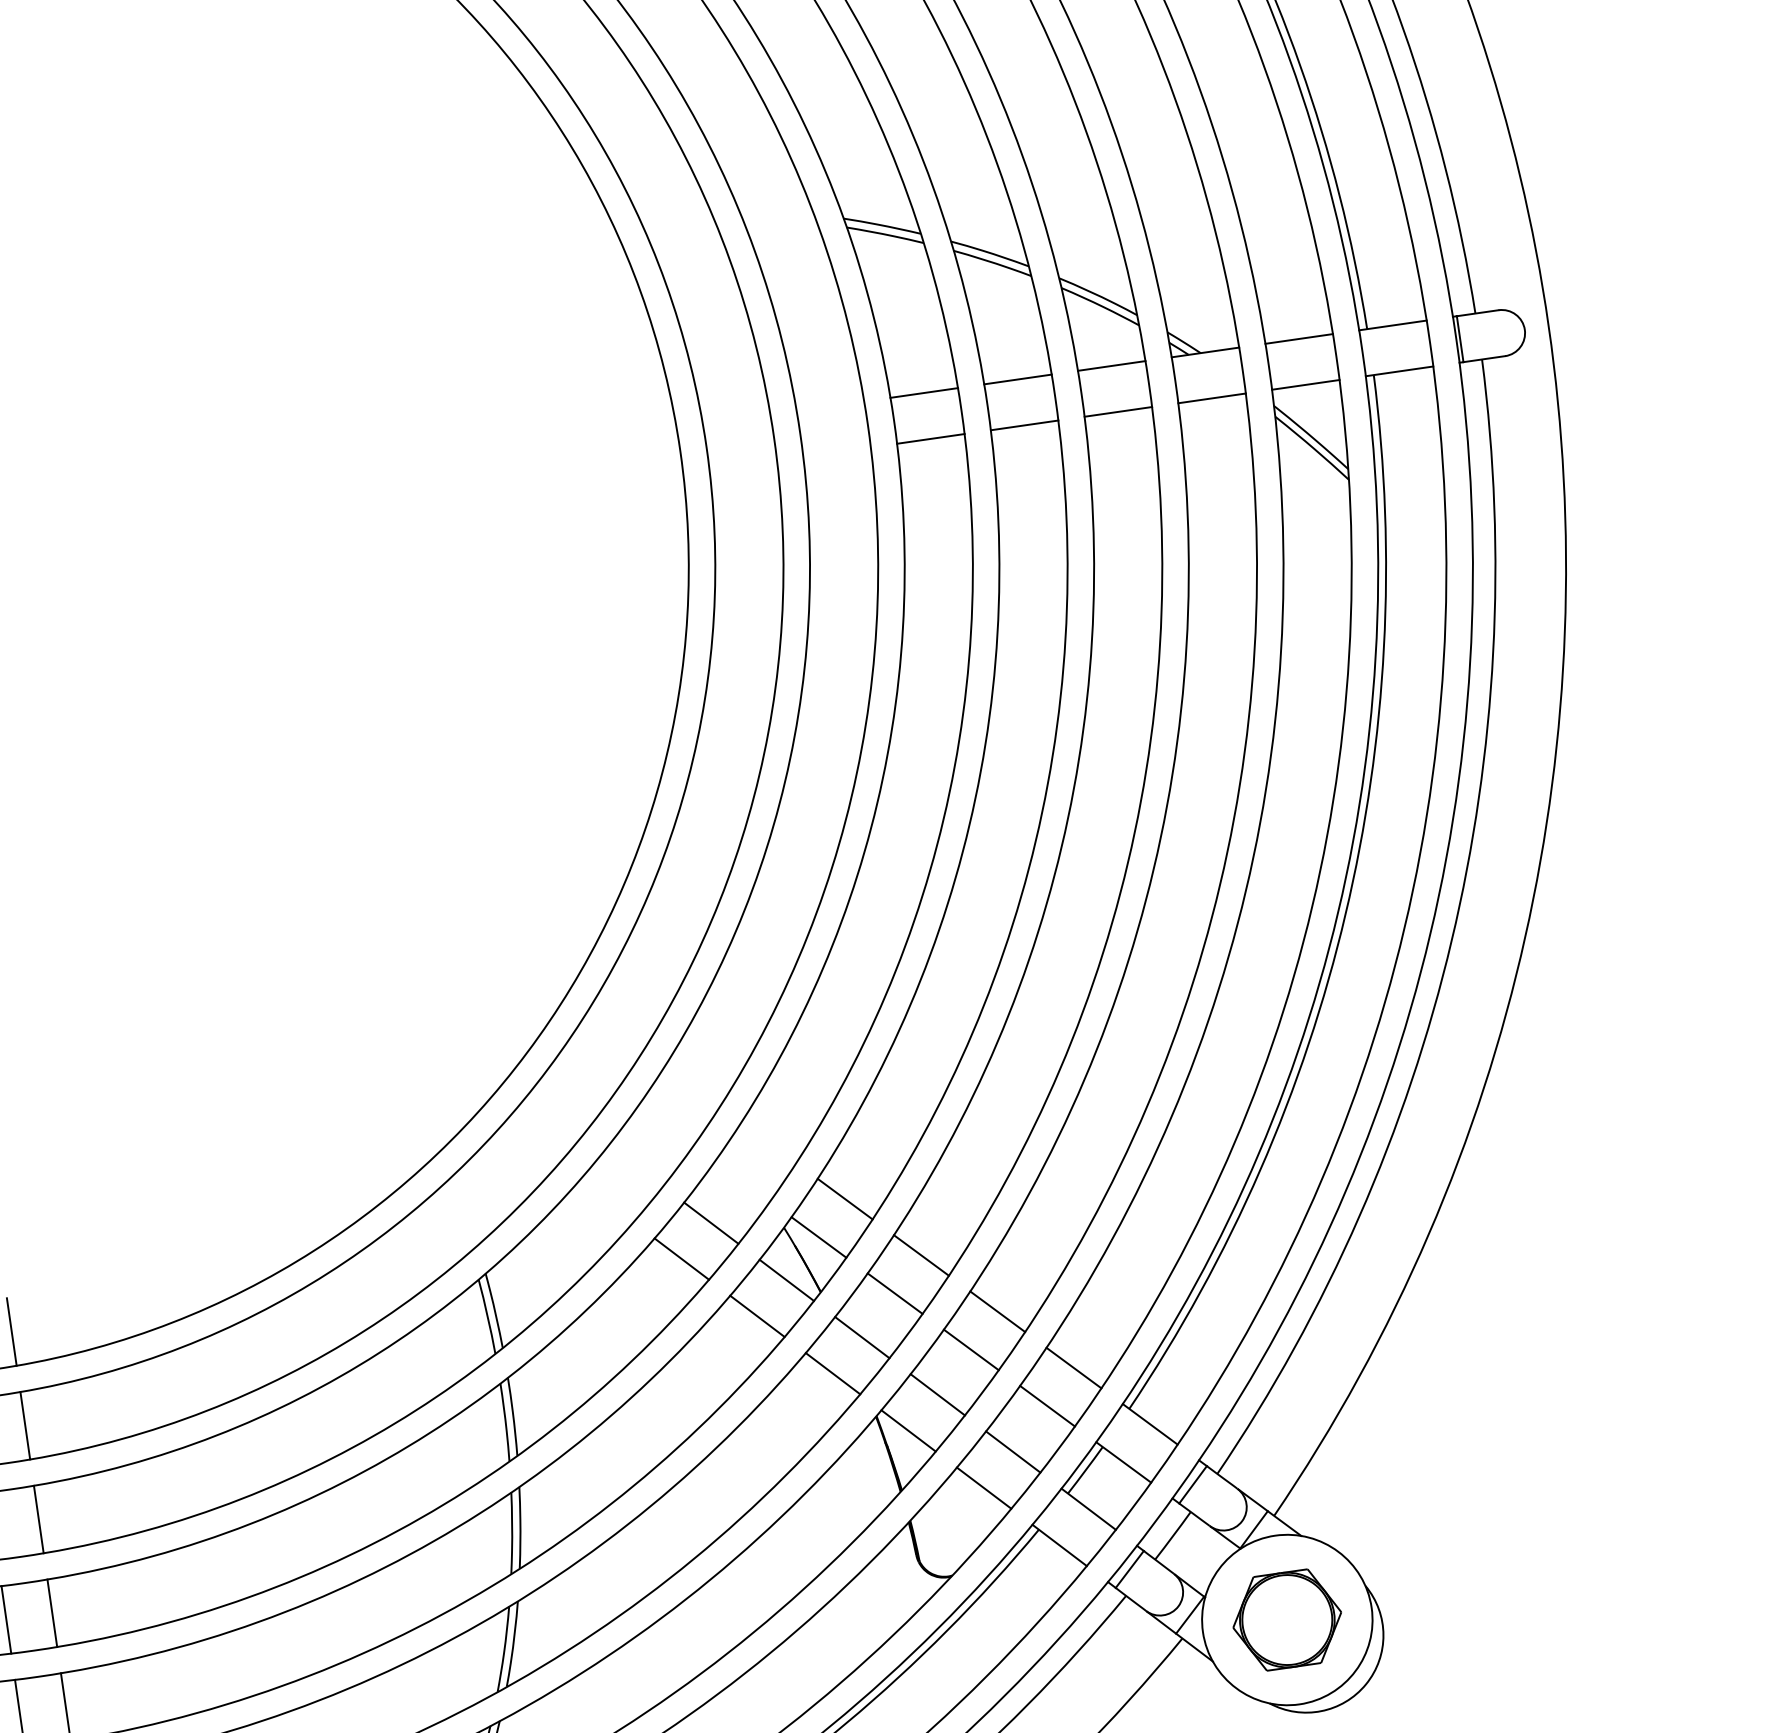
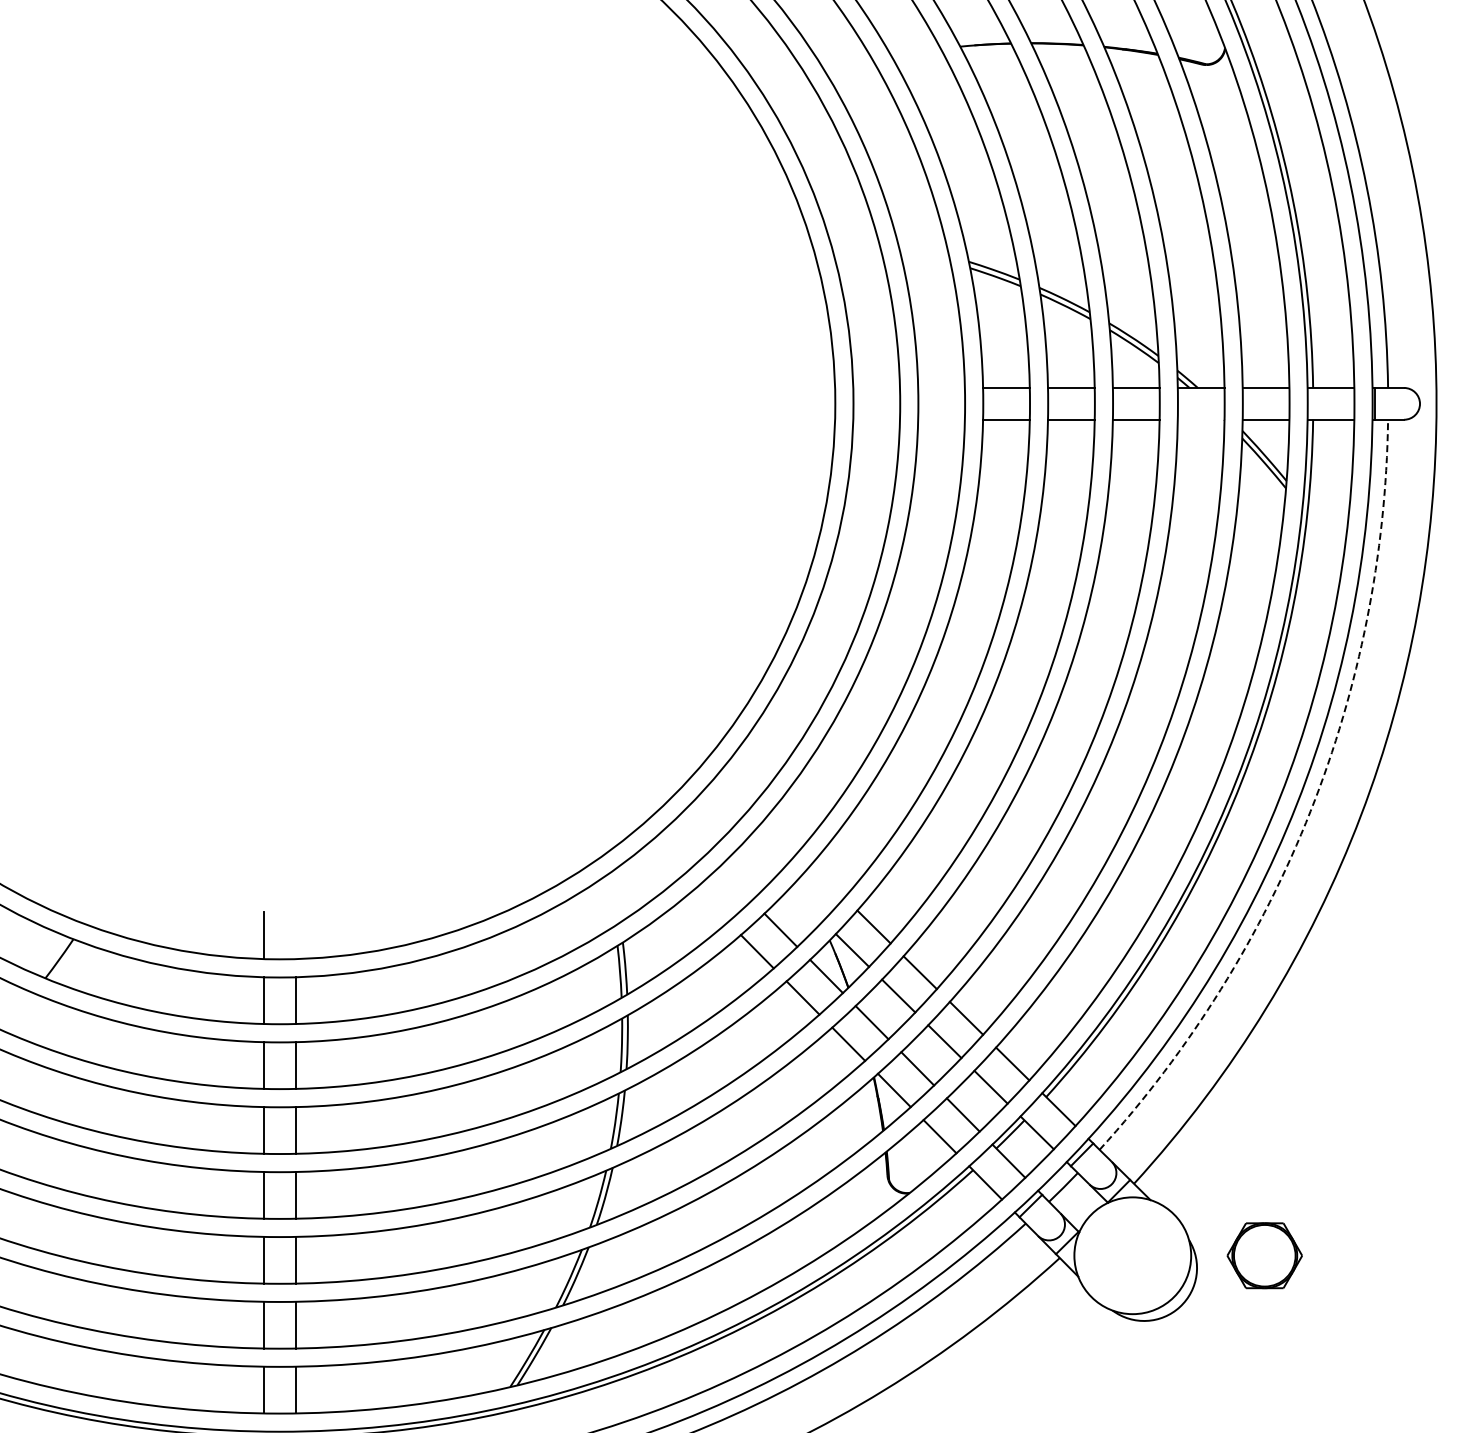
line: (1211, 398) -> (1200, 419), removed
arc: (1451, 941) -> (1310, 811), solid -> dashed
line: (11, 1331) -> (295, 935), removed
part: (1286, 1619) -> (1264, 1255), moved

